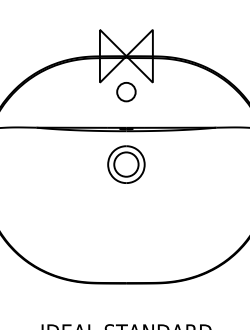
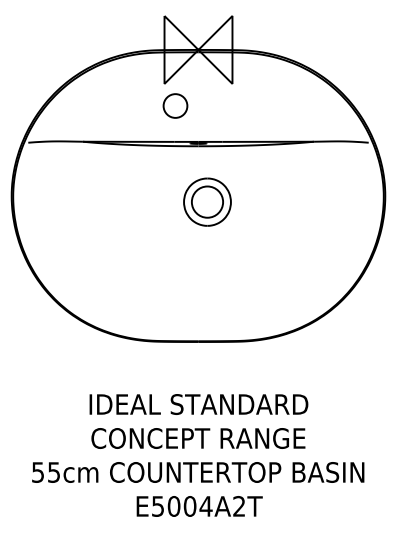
circle: (126, 91) -> (175, 105), moved
part: (126, 164) -> (207, 201), moved

